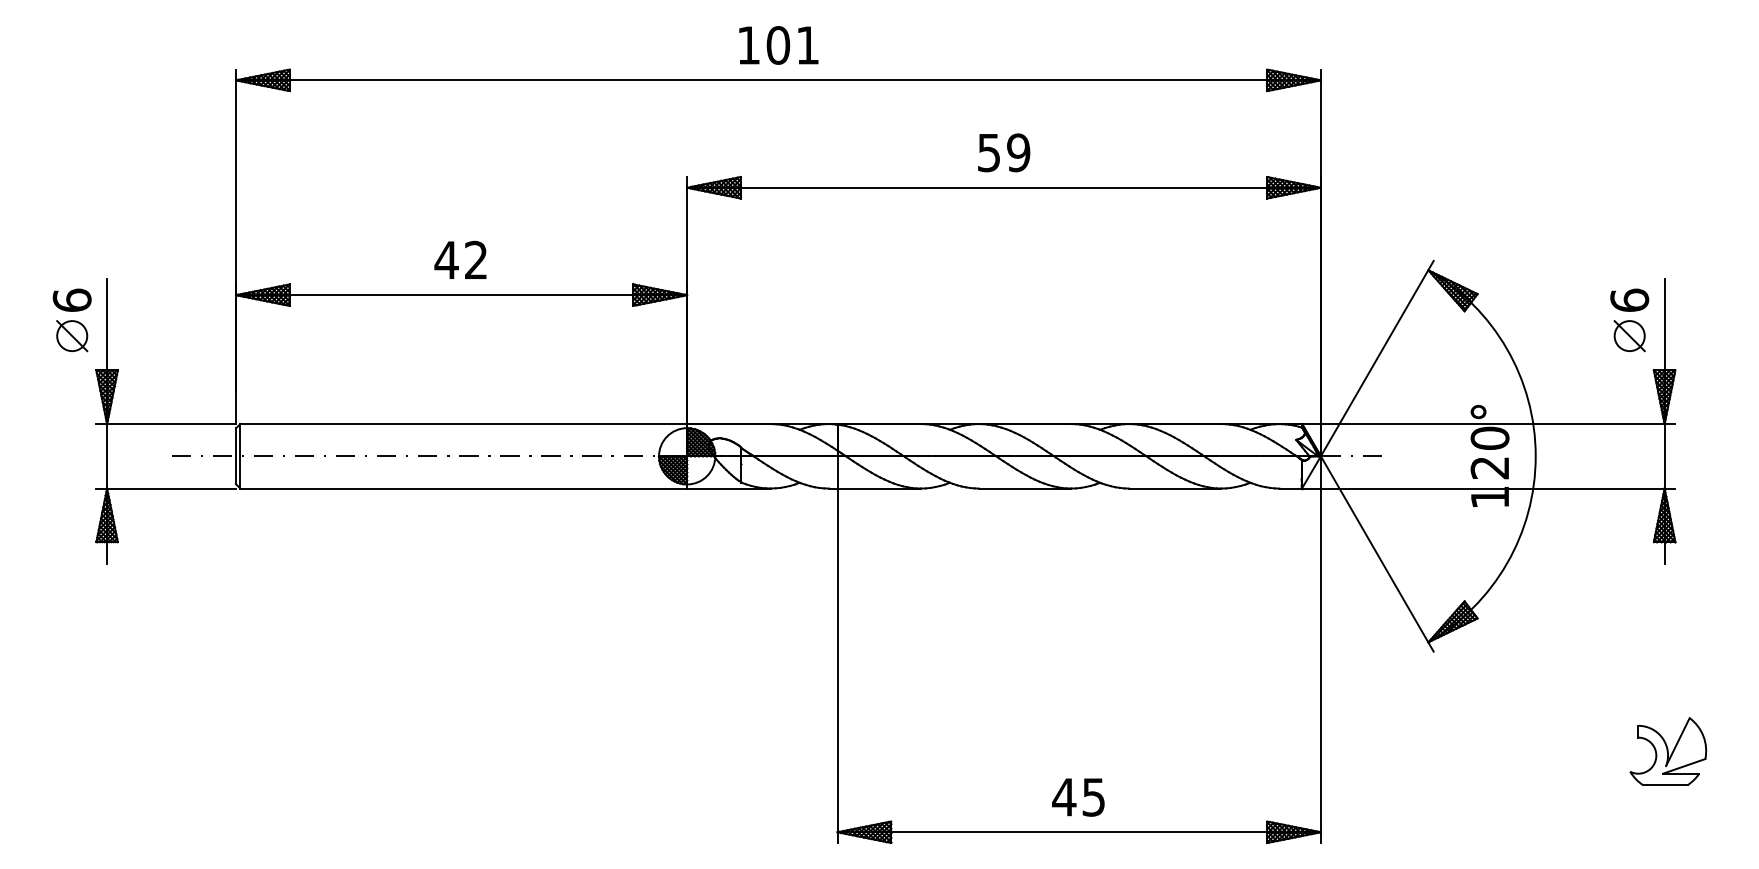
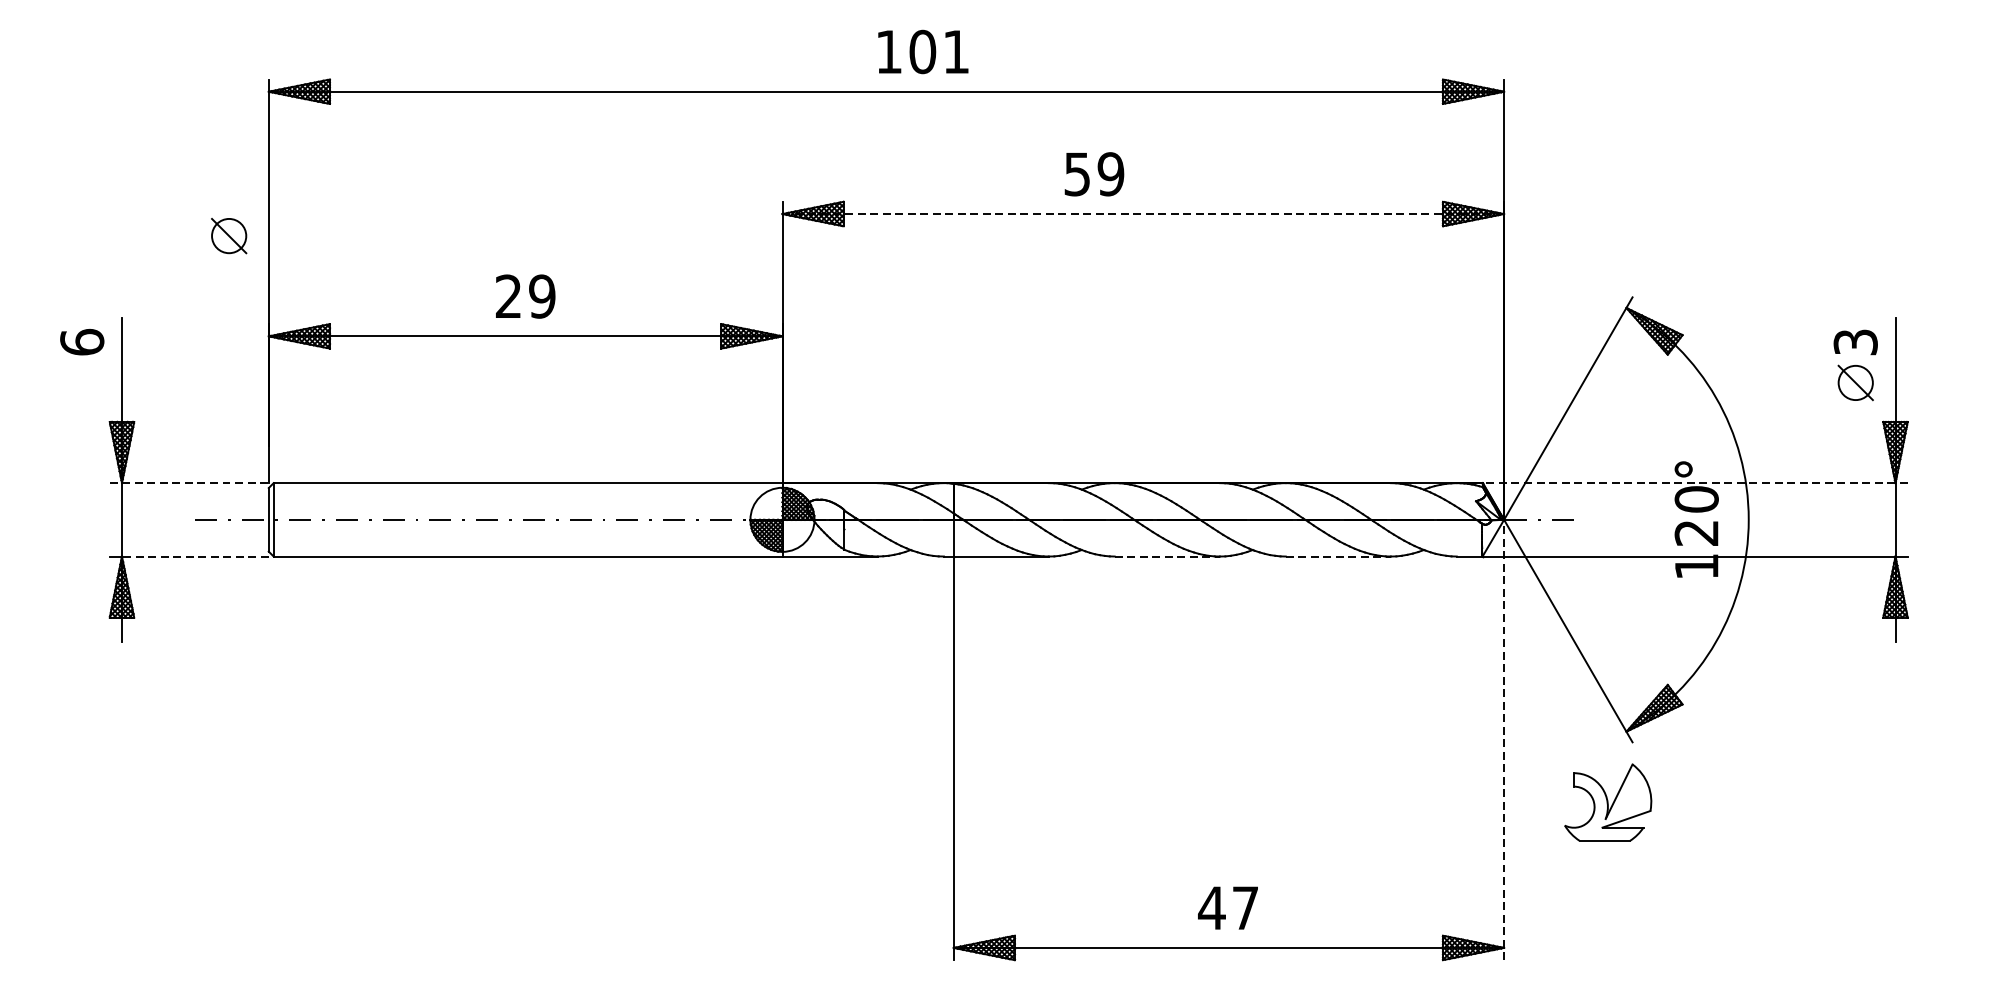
text: (778, 45) -> (922, 52), moved
text: (1004, 152) -> (1094, 173), moved
line: (1004, 187) -> (1143, 213), solid -> dashed
text: (460, 259) -> (524, 295), 42 -> 29
text: (1629, 299) -> (1855, 341), 6 -> 3
part: (72, 336) -> (229, 236), moved
line: (166, 424) -> (189, 483), solid -> dashed
line: (1488, 424) -> (1694, 483), solid -> dashed
line: (171, 488) -> (195, 556), solid -> dashed
line: (1025, 488) -> (1167, 556), solid -> dashed
line: (1175, 488) -> (1338, 556), solid -> dashed
line: (1320, 649) -> (1503, 739), solid -> dashed
part: (1668, 751) -> (1608, 802), moved
text: (1093, 797) -> (1245, 908), 45 -> 47

